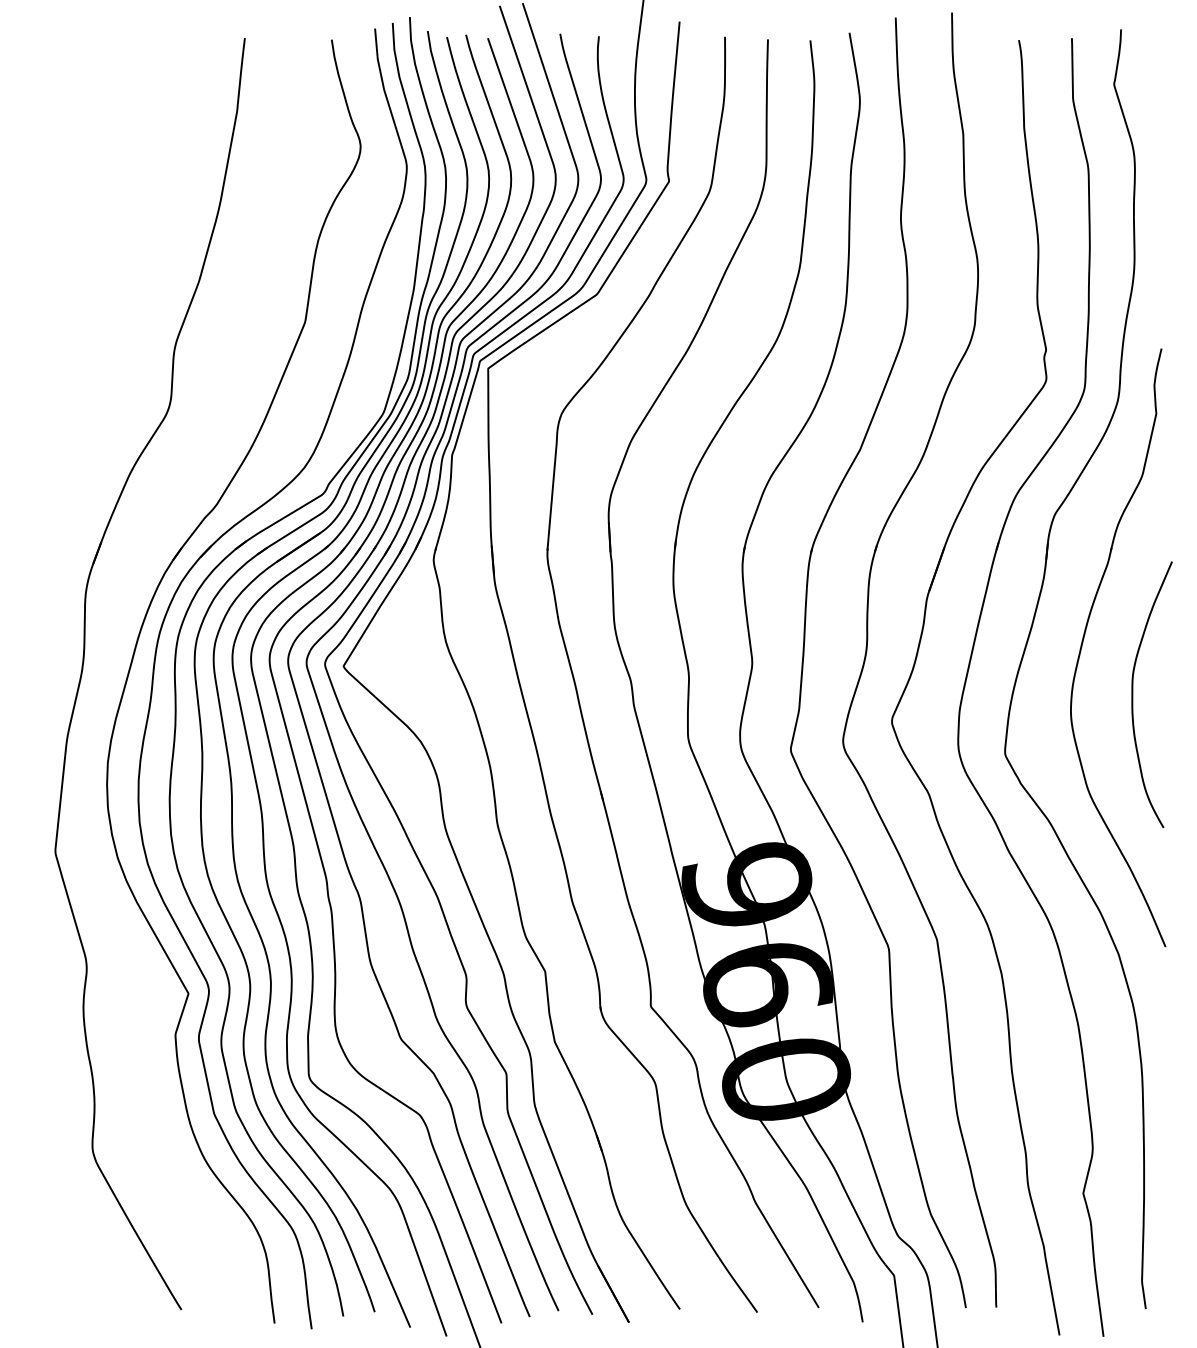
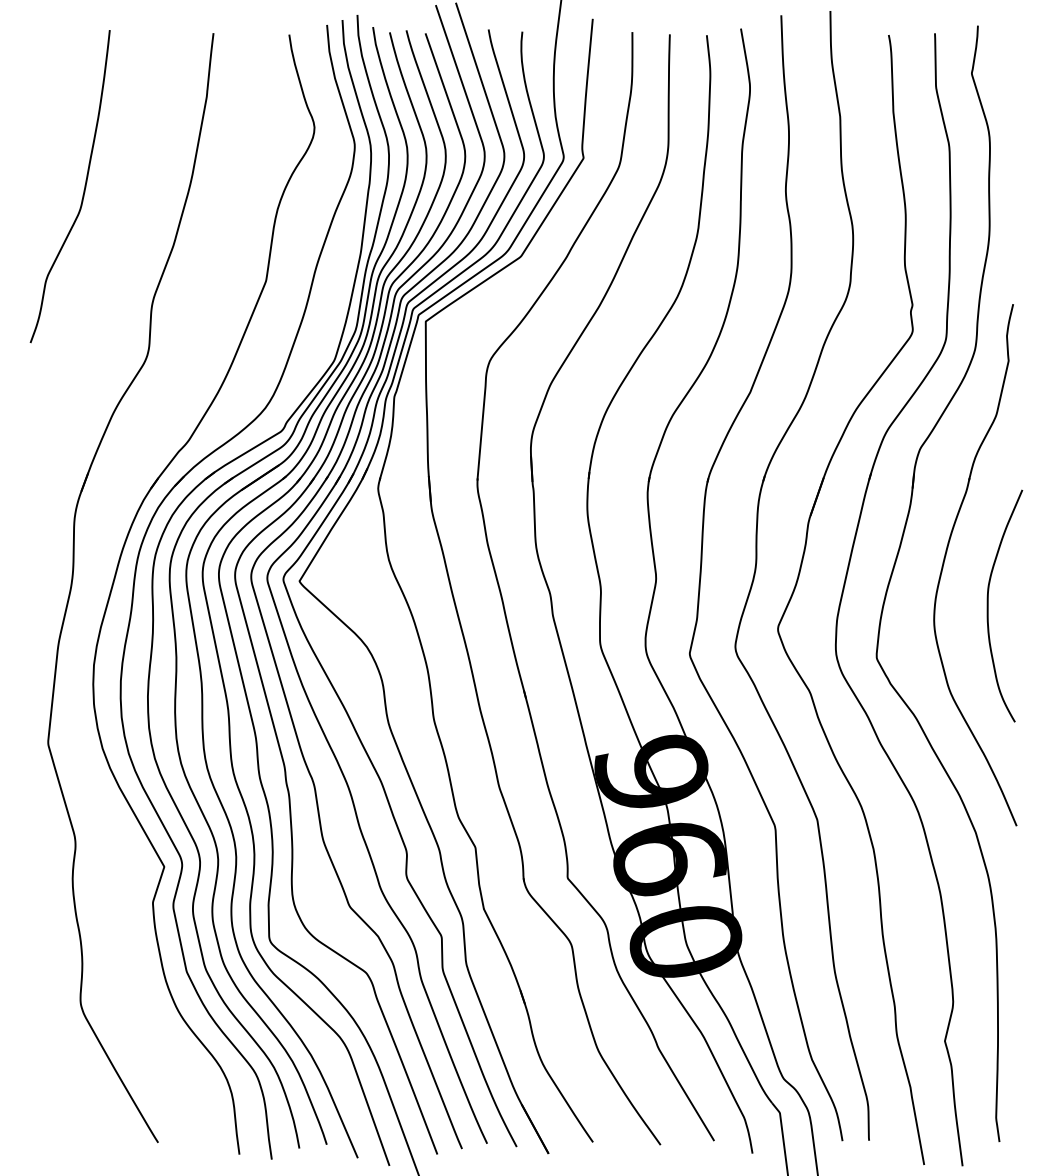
curve: (96, 215) -> (84, 188), added

